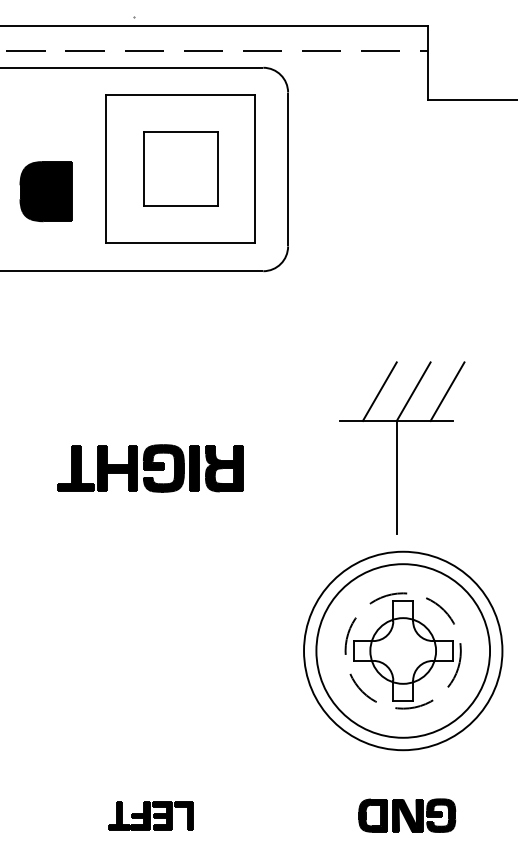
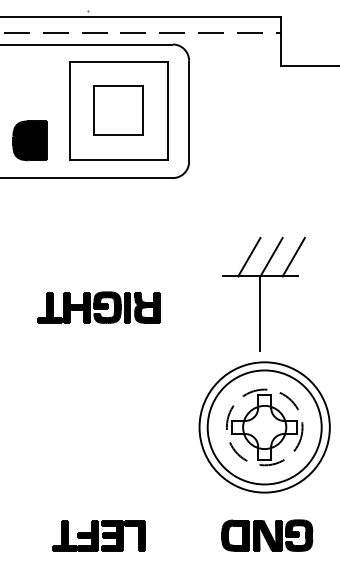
part: (45, 191) -> (29, 140), moved
part: (150, 815) -> (98, 535), size x1.67
part: (407, 815) -> (267, 535), size x1.43

